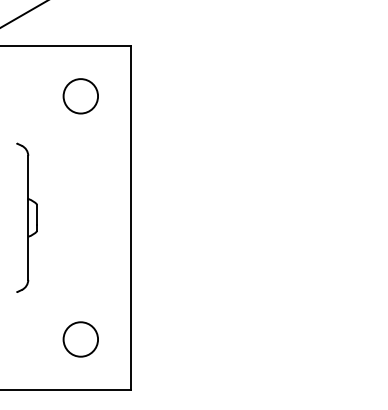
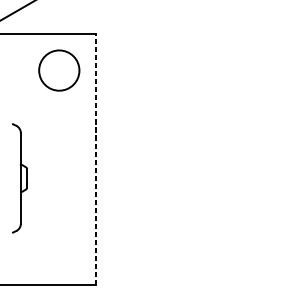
circle: (80, 96) -> (59, 70), size x1.6
part: (26, 217) -> (19, 178), moved
line: (131, 217) -> (96, 159), solid -> dashed
circle: (80, 339) -> (59, 248), removed

